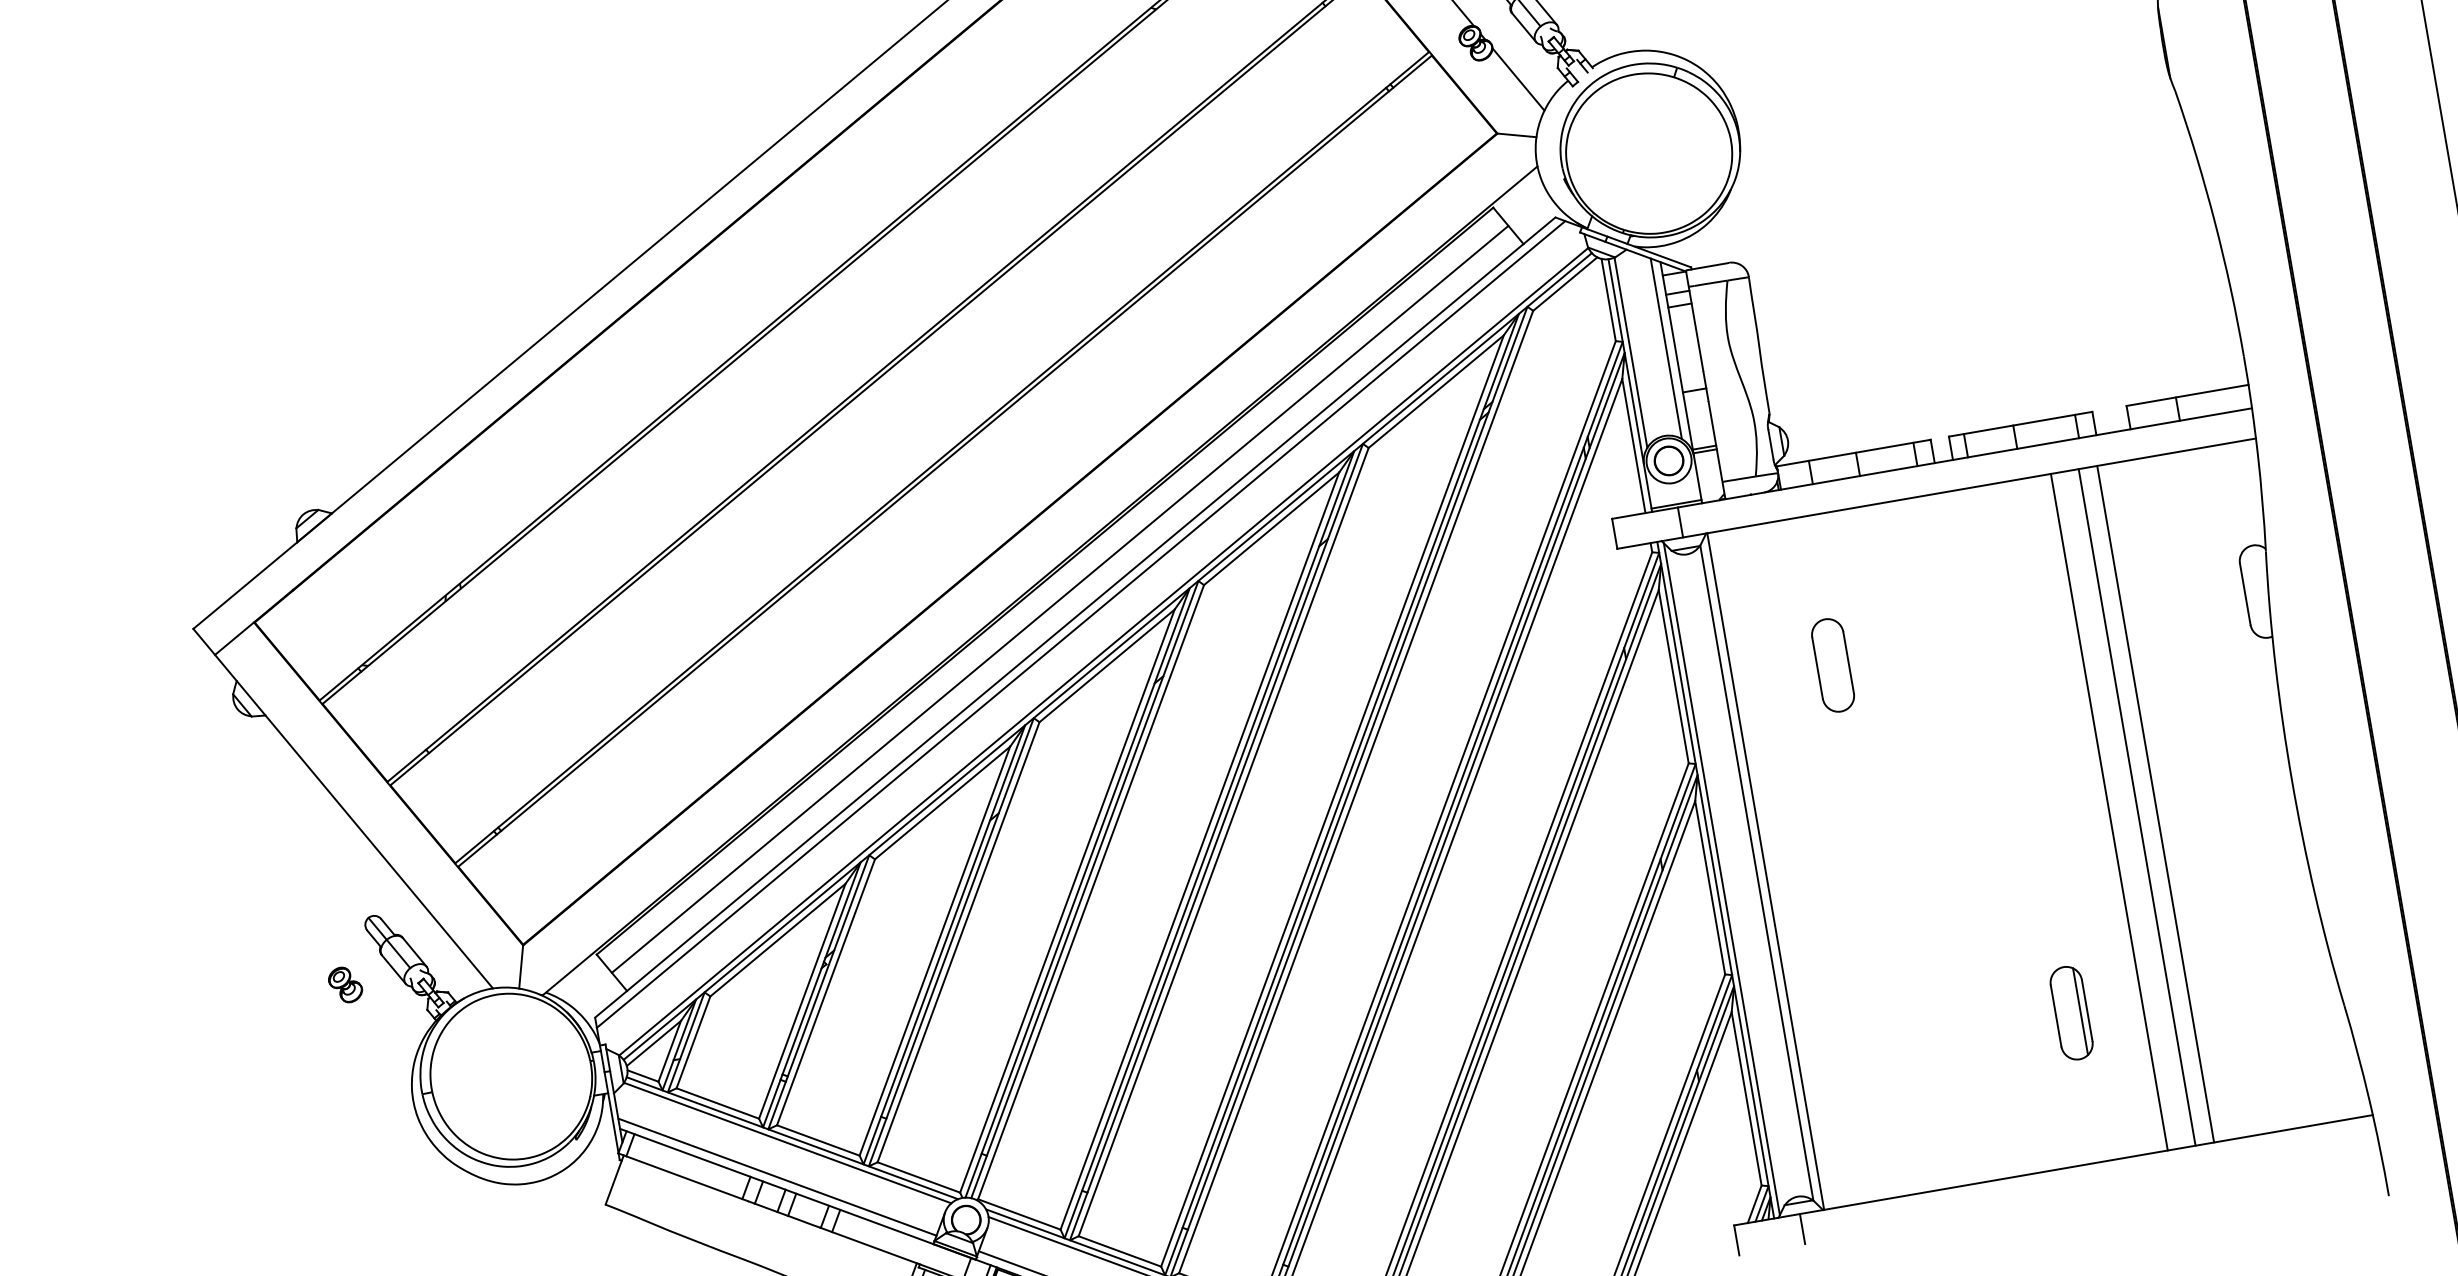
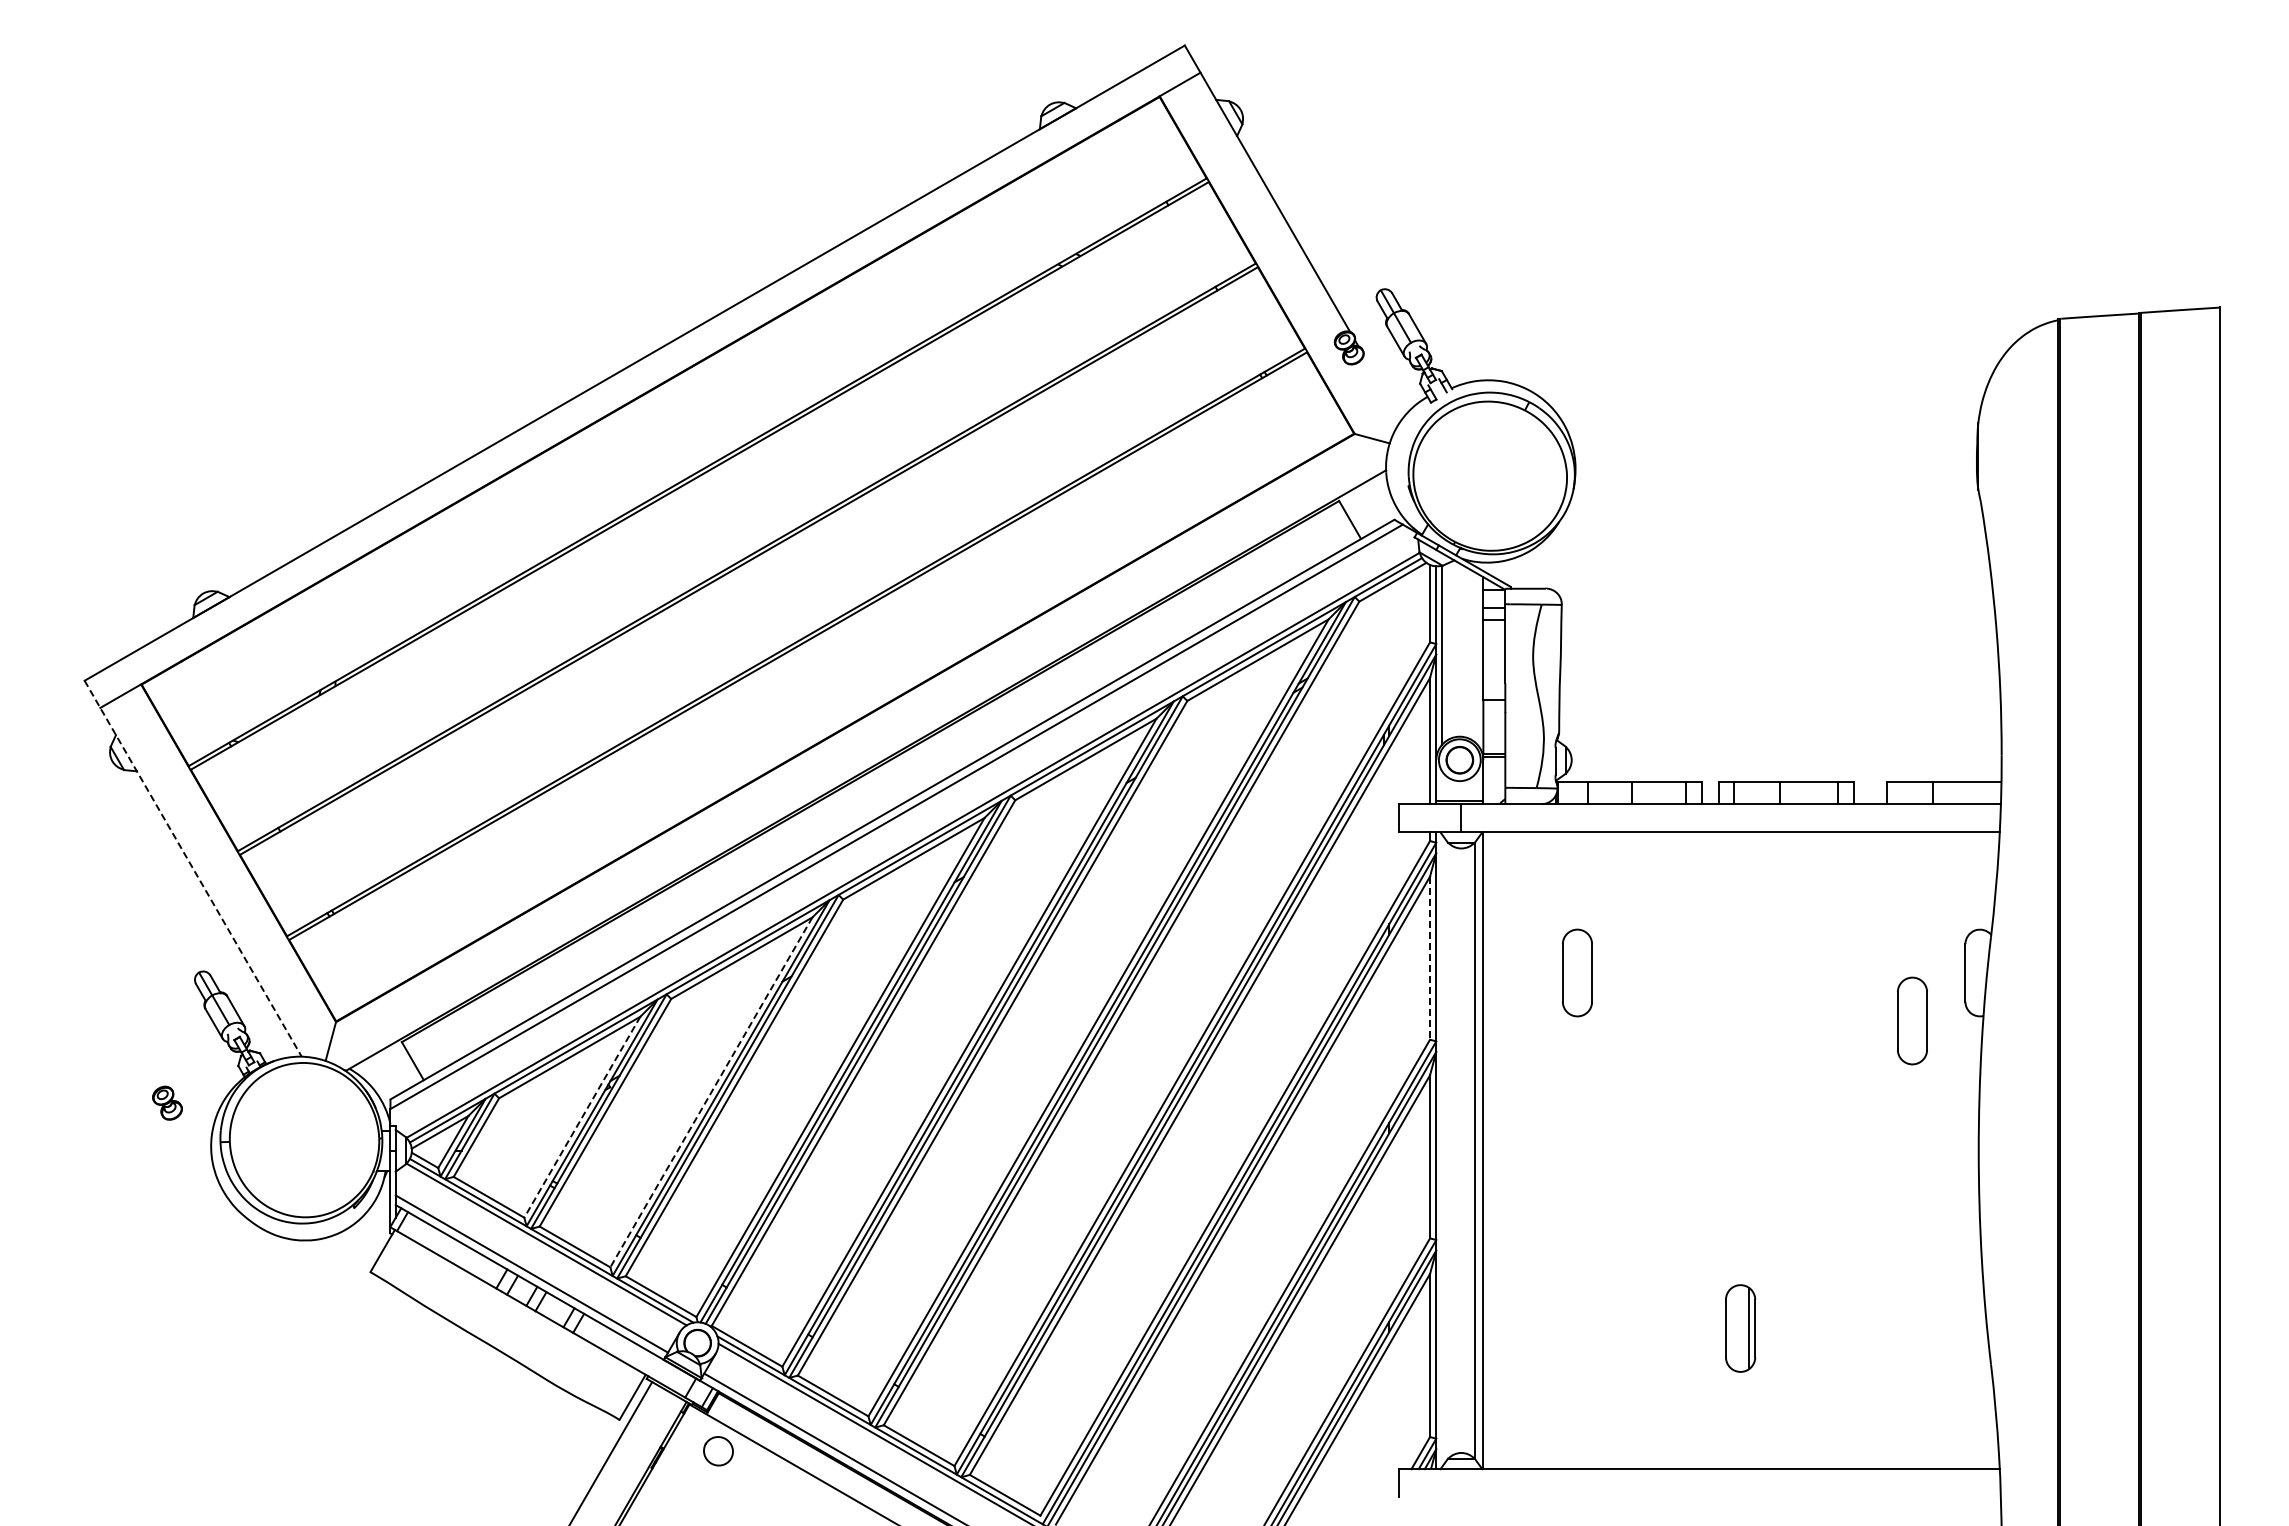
line: (1518, 79) -> (1382, 387), removed
line: (1666, 348) -> (1475, 657), removed
line: (1060, 599) -> (881, 790), removed
part: (2197, 654) -> (1912, 1020), added
line: (1674, 676) -> (1430, 958), solid -> dashed
line: (2155, 803) -> (1850, 1150), removed
line: (2136, 807) -> (1832, 1150), removed
line: (343, 809) -> (193, 869), solid -> dashed
line: (2109, 811) -> (1806, 1150), removed
line: (1722, 878) -> (1442, 1150), removed
line: (934, 951) -> (711, 1092), solid -> dashed
part: (345, 984) -> (167, 1102), moved
line: (802, 1001) -> (582, 1117), solid -> dashed
line: (1802, 1229) -> (1460, 1483), removed

